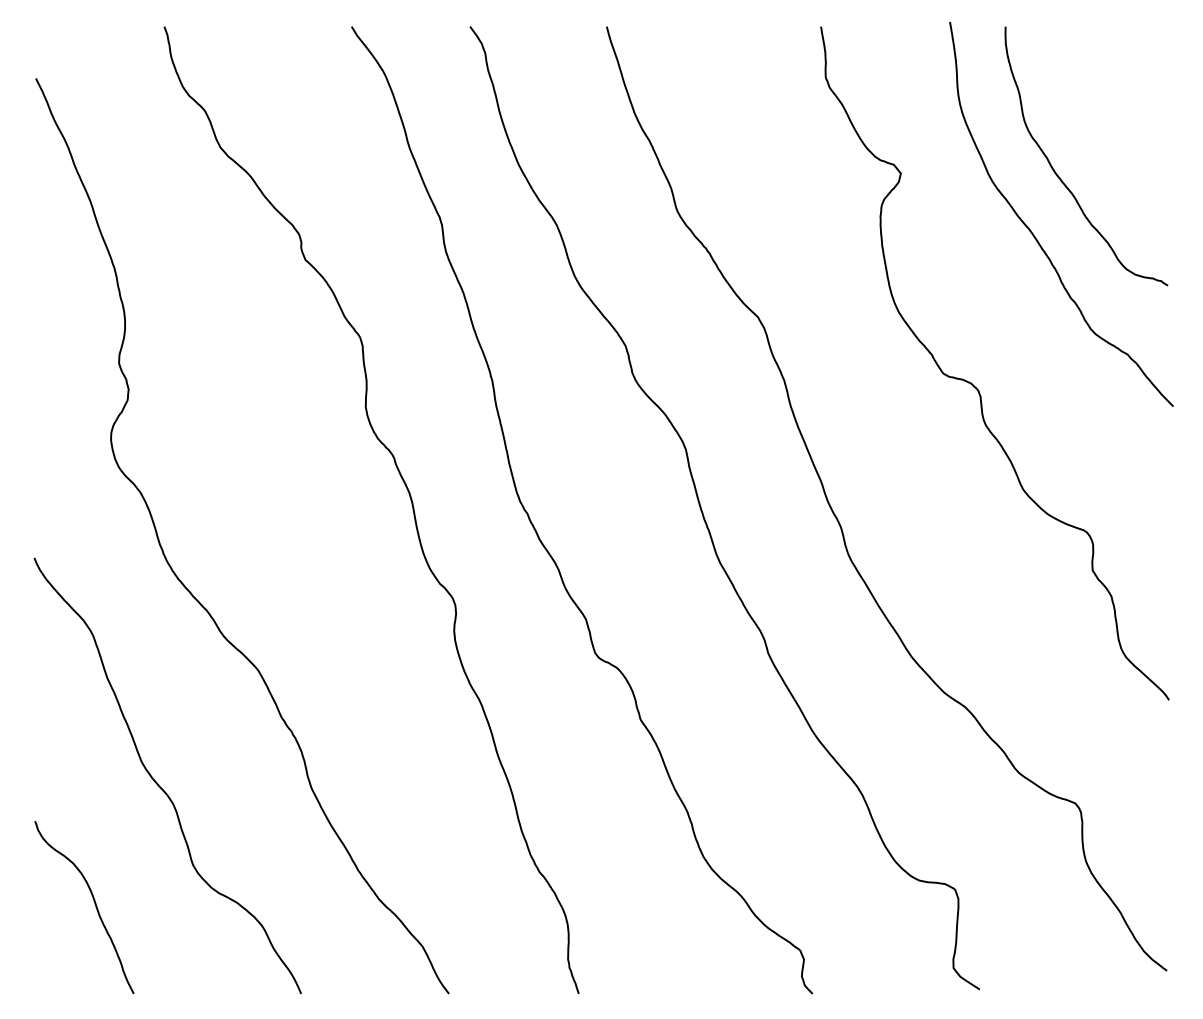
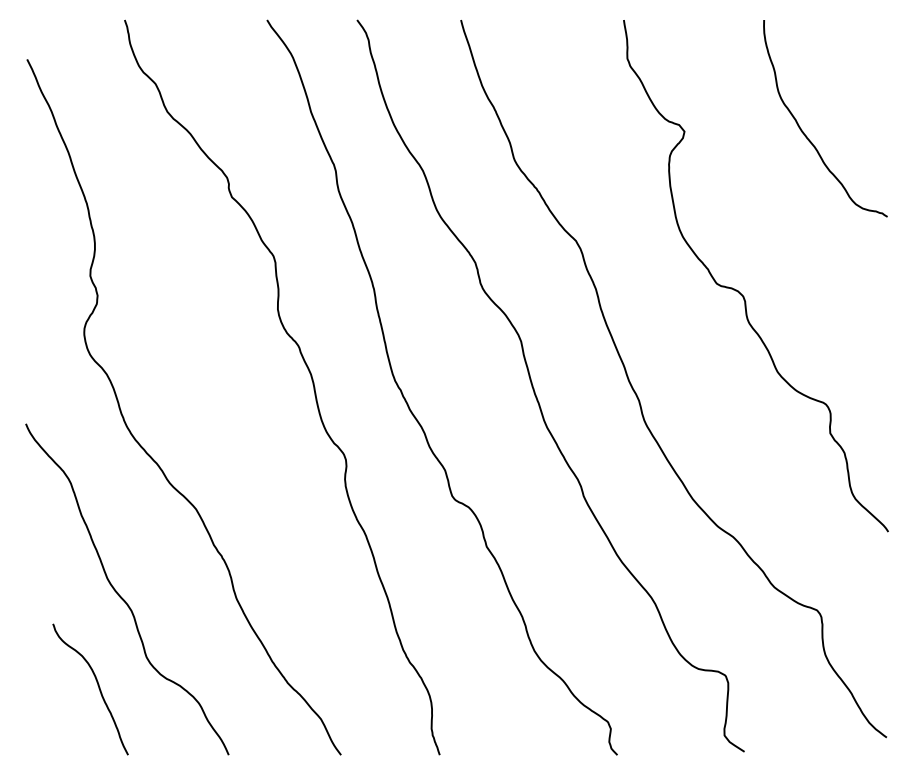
curve: (1034, 234) -> (786, 177), removed
curve: (94, 904) -> (98, 687), moved

